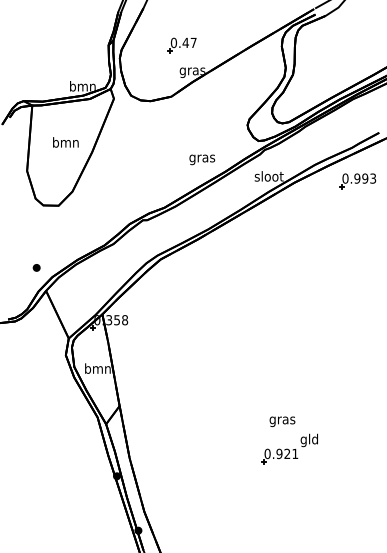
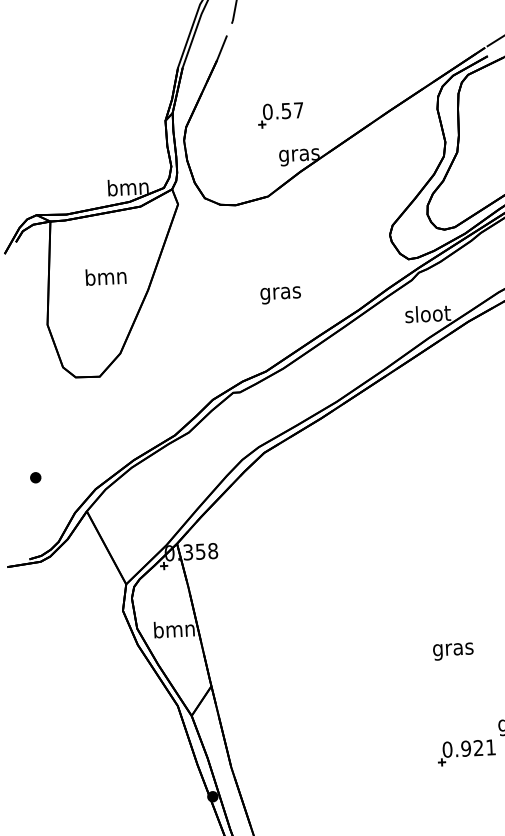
text: (185, 42) -> (285, 110), 0.47 -> 0.57
text: (202, 159) -> (281, 294), moved
part: (36, 267) -> (35, 477), moved
text: (282, 421) -> (453, 651), moved

